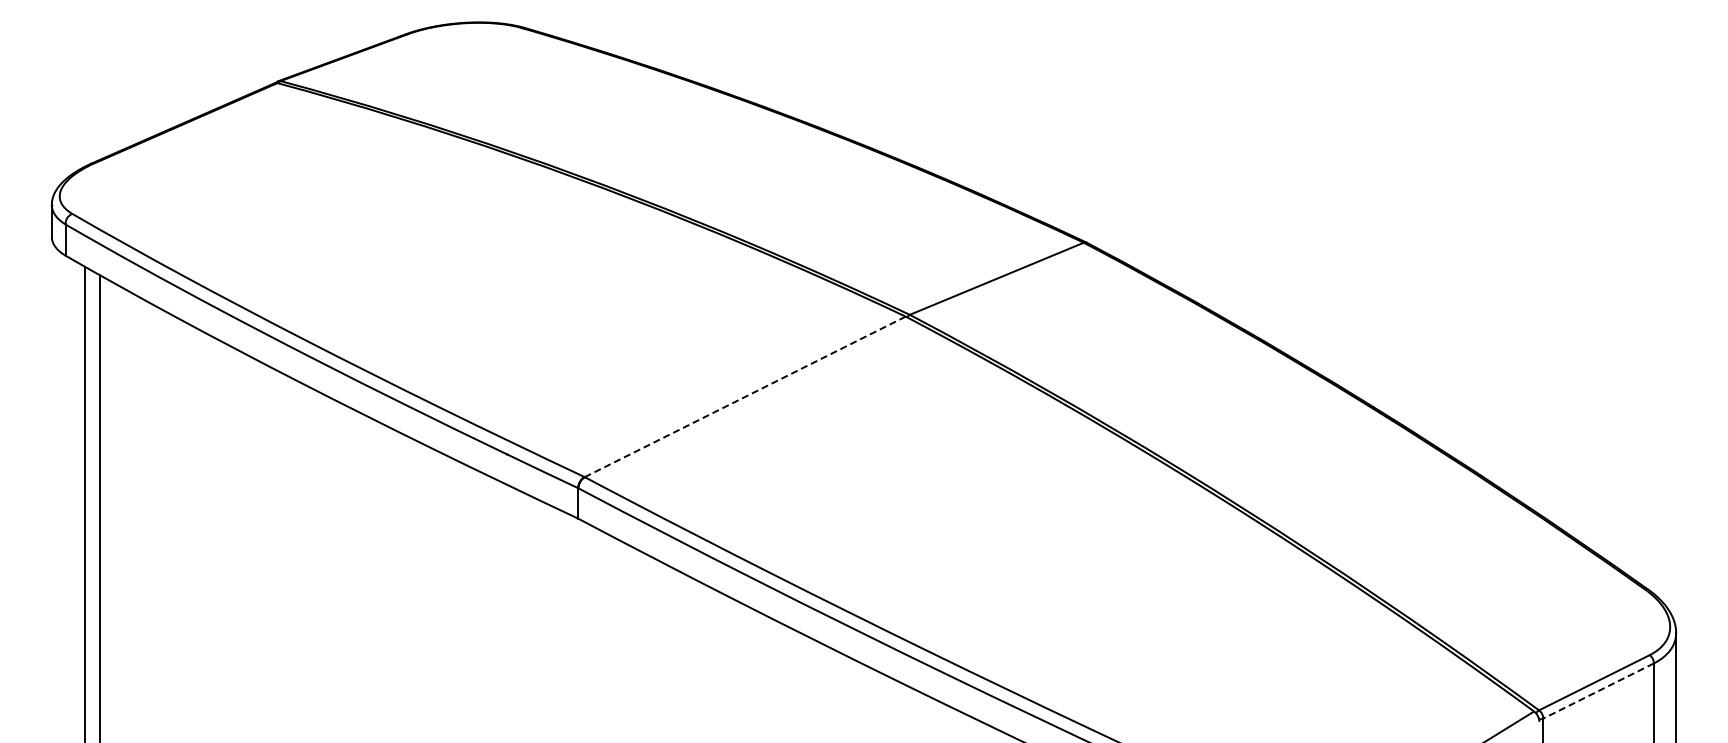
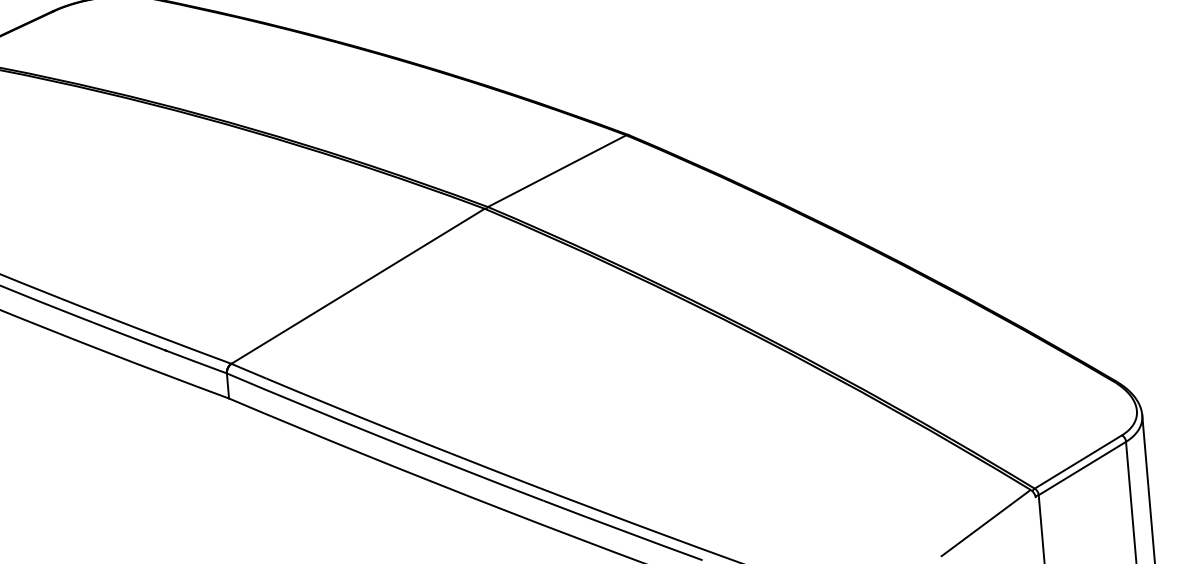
line: (744, 397) -> (357, 286), dashed -> solid
line: (1598, 691) -> (1082, 468), dashed -> solid

